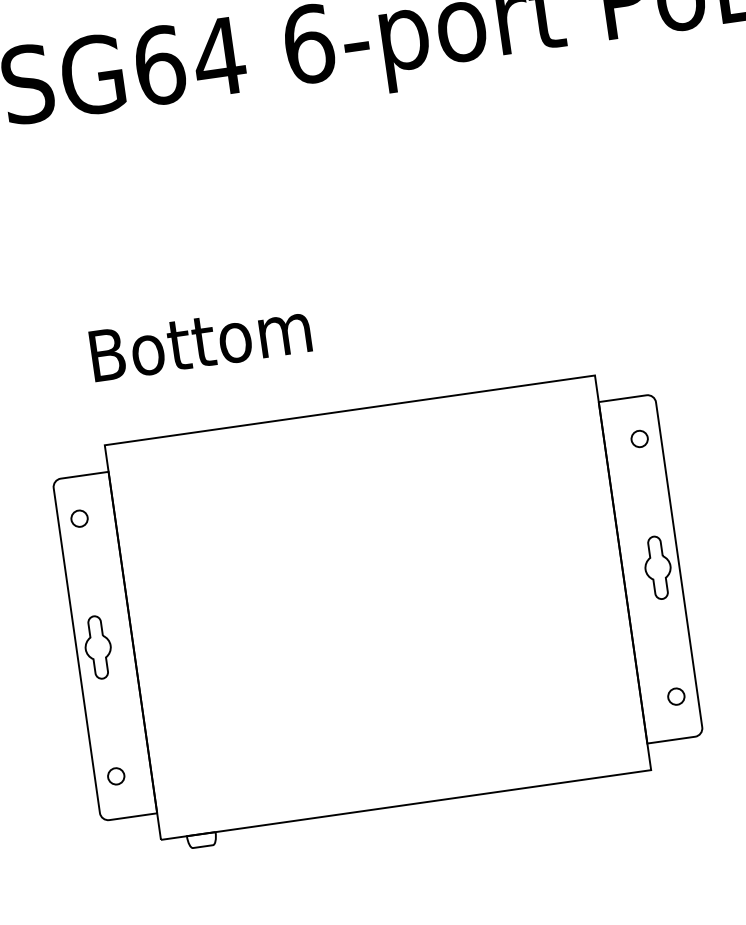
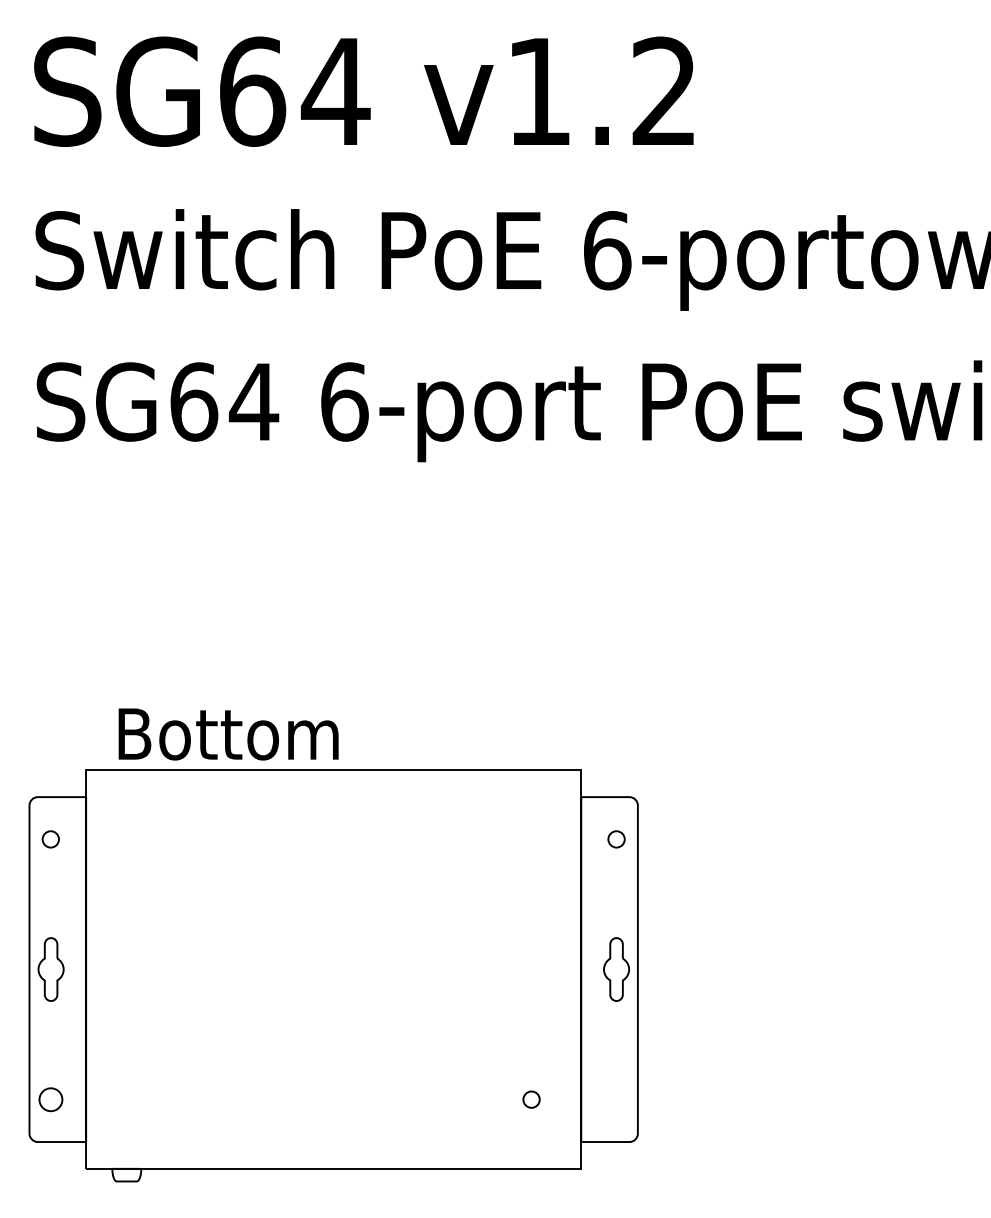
text: (200, 341) -> (228, 734), moved
part: (676, 696) -> (531, 1099), moved
part: (115, 776) -> (50, 1099), size x1.4

